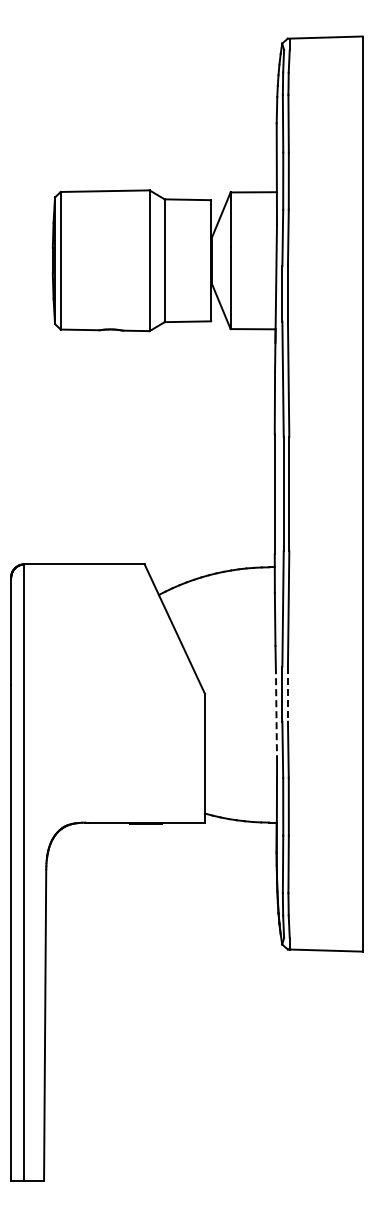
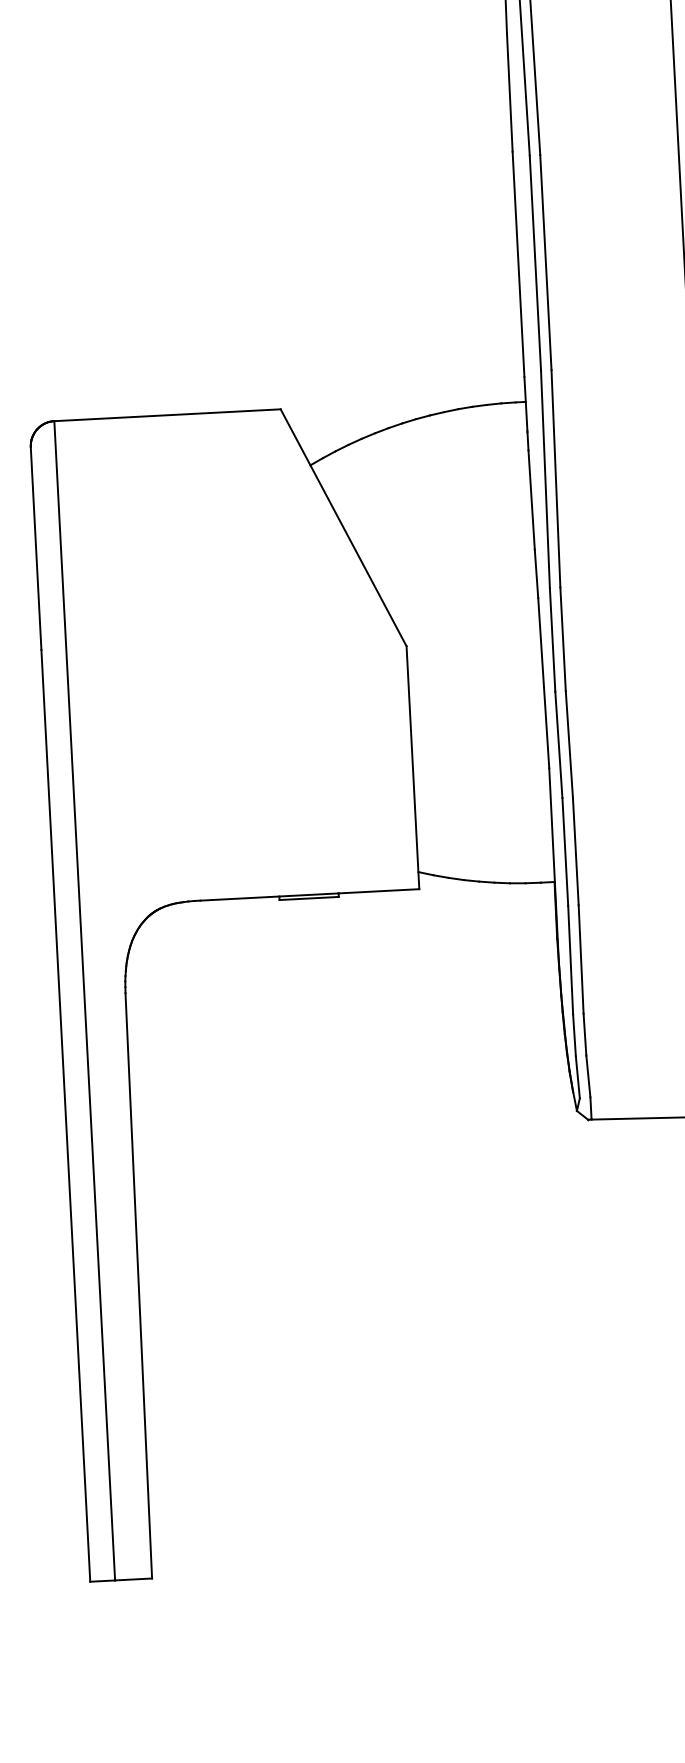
line: (287, 694) -> (562, 639), dashed -> solid
line: (276, 716) -> (543, 682), dashed -> solid

